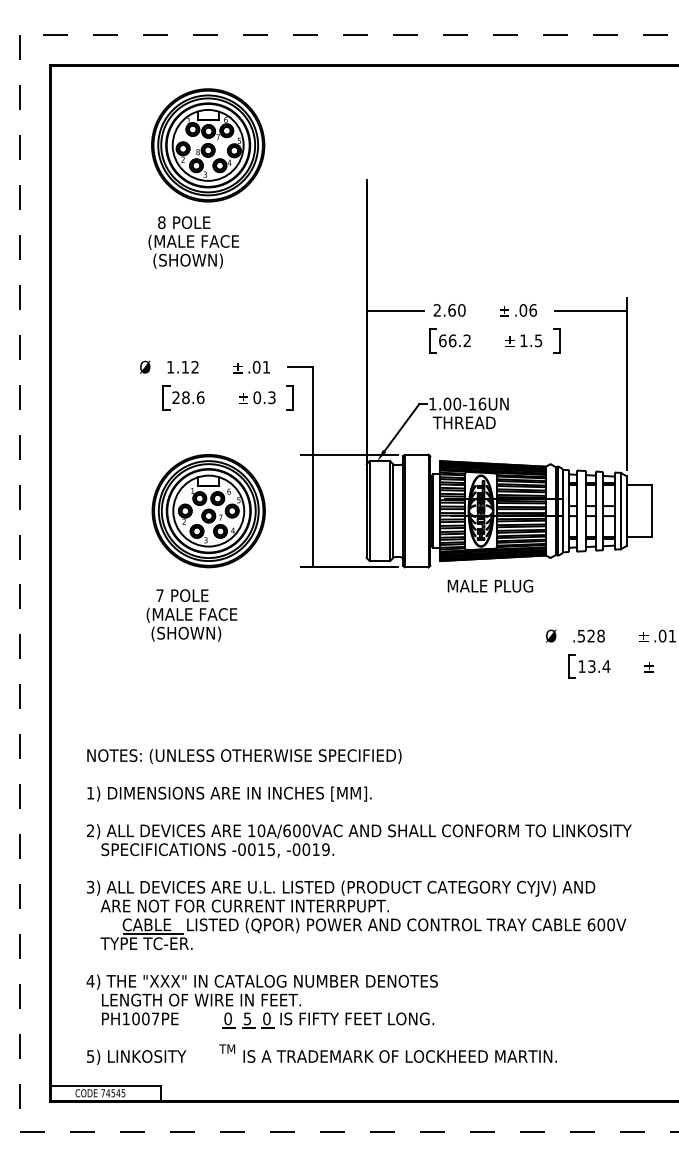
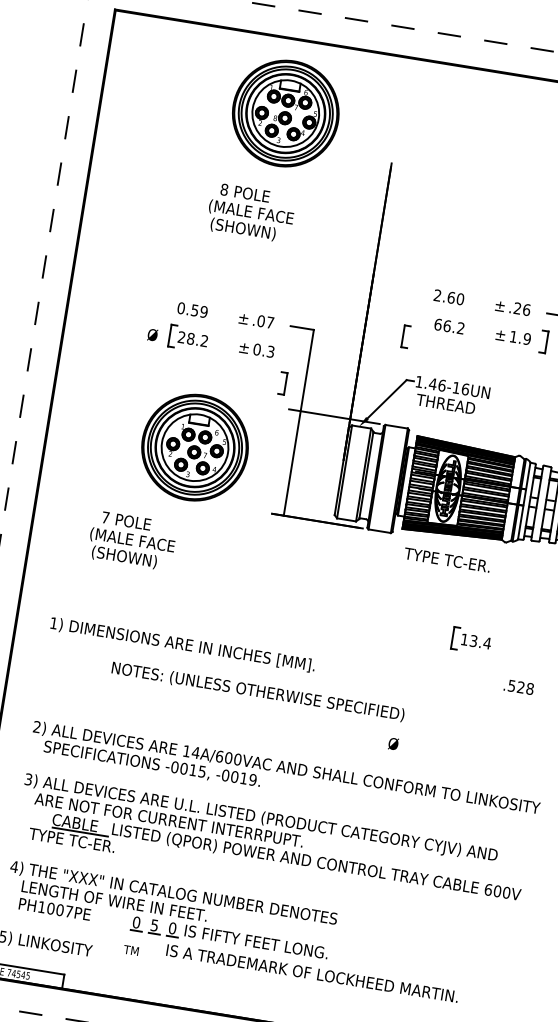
part: (208, 145) -> (286, 113), moved
text: (193, 242) -> (250, 212), moved
line: (394, 310) -> (397, 289), removed
text: (523, 310) -> (517, 308), .06 -> .26
part: (432, 340) -> (405, 336), moved
text: (538, 340) -> (527, 338), 1.5 -> 1.9
text: (145, 366) -> (153, 334), moved
text: (182, 366) -> (192, 309), 1.12 -> 0.59
text: (266, 367) -> (270, 322), .01 -> .07
text: (200, 397) -> (204, 340), 28.6 -> 28.2
part: (289, 397) -> (282, 383), moved
text: (452, 403) -> (437, 384), 1.00-16UN -> 1.46-16UN
text: (492, 585) -> (447, 559), MALE PLUG -> TYPE TC-ER.
text: (191, 615) -> (131, 540), moved
text: (551, 635) -> (393, 743), moved
text: (588, 635) -> (518, 686), moved
part: (589, 666) -> (471, 640), moved
text: (244, 756) -> (258, 691), moved
text: (229, 793) -> (182, 644), moved
text: (261, 830) -> (195, 752), 10A/600VAC -> 14A/600VAC
text: (399, 1056) -> (311, 973), moved

